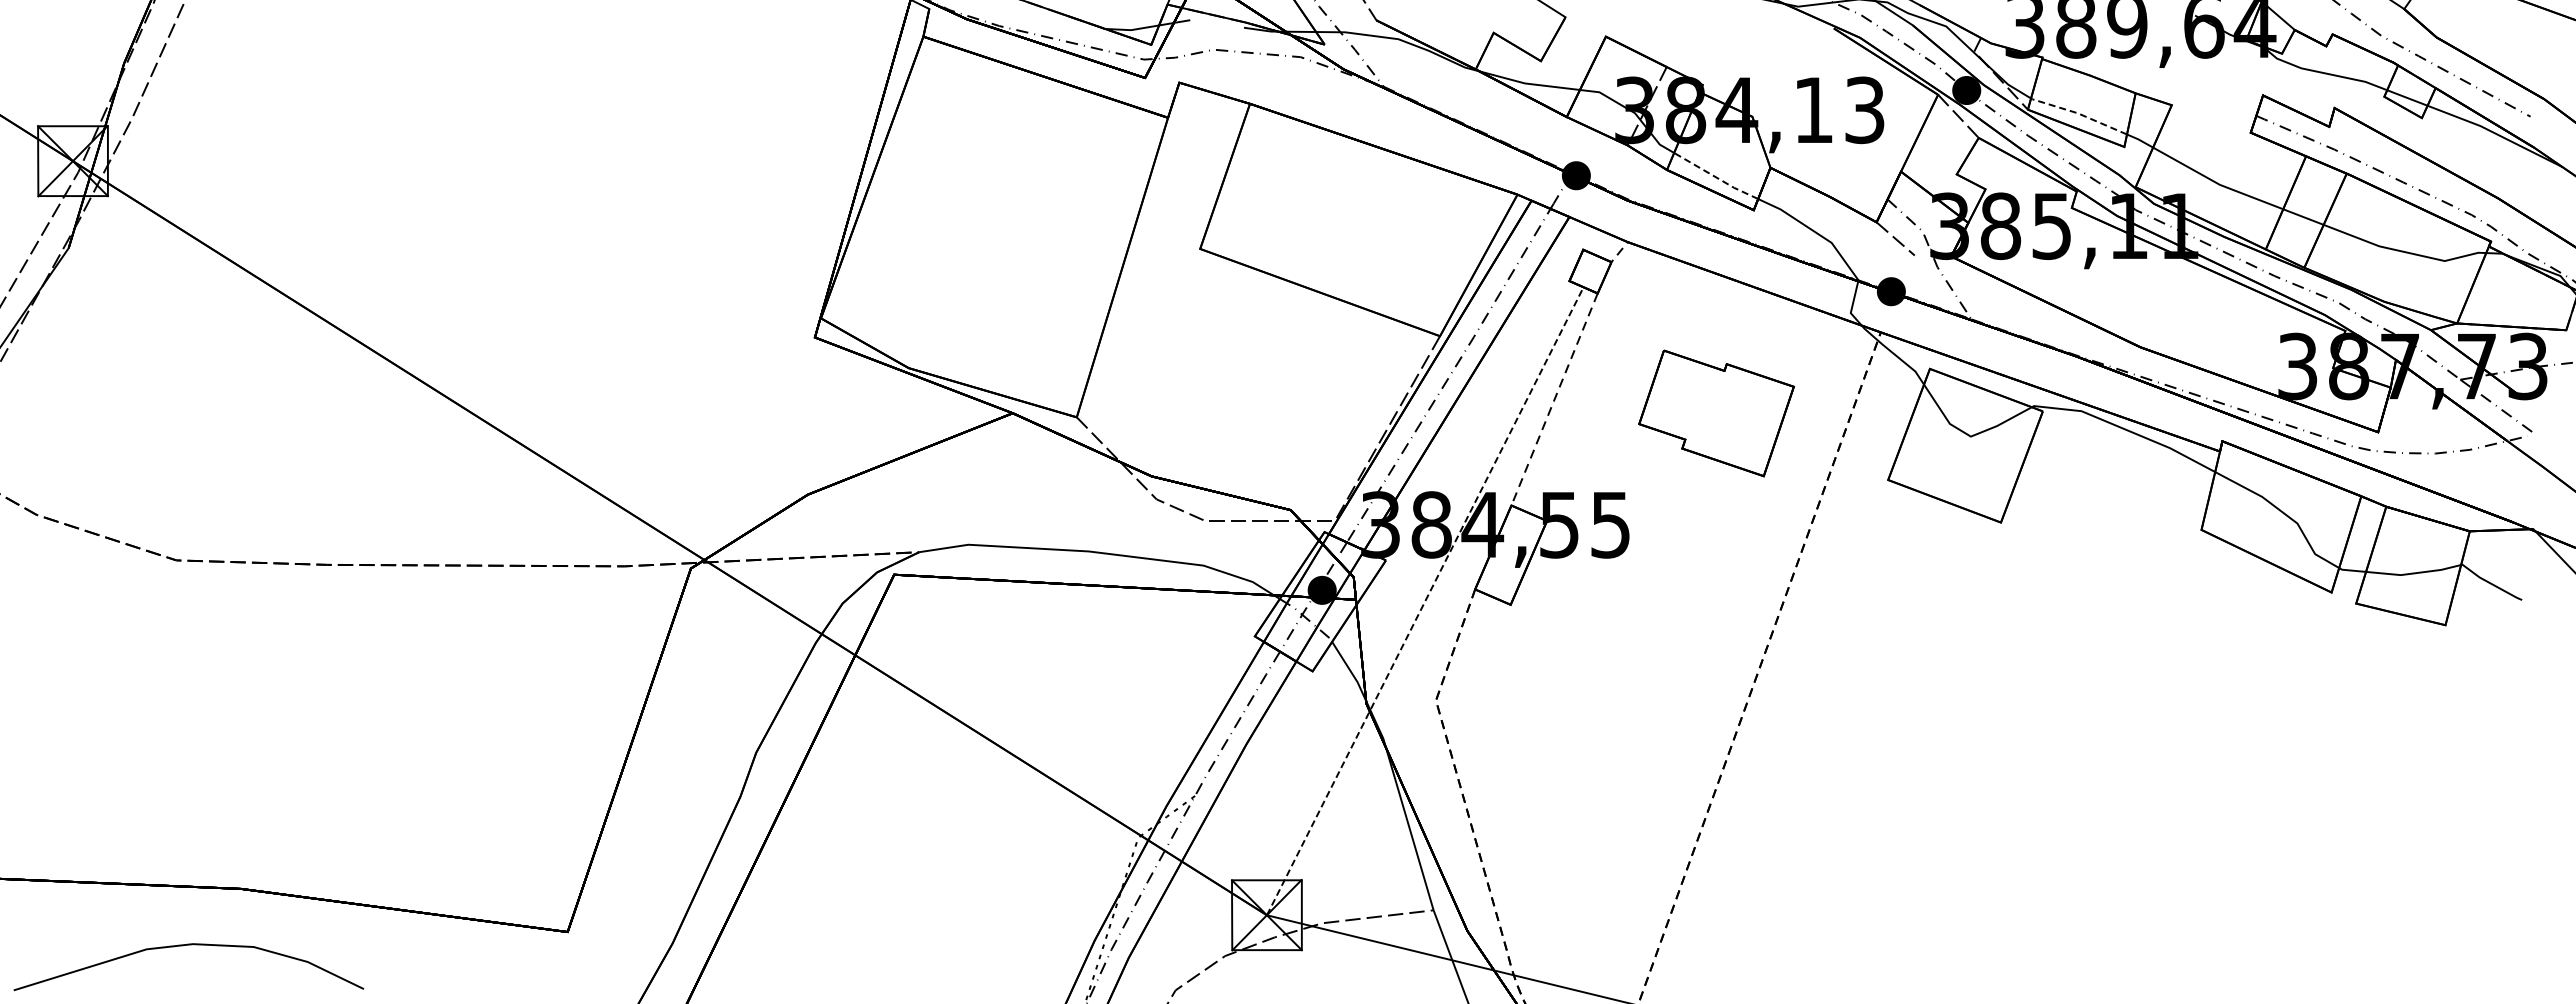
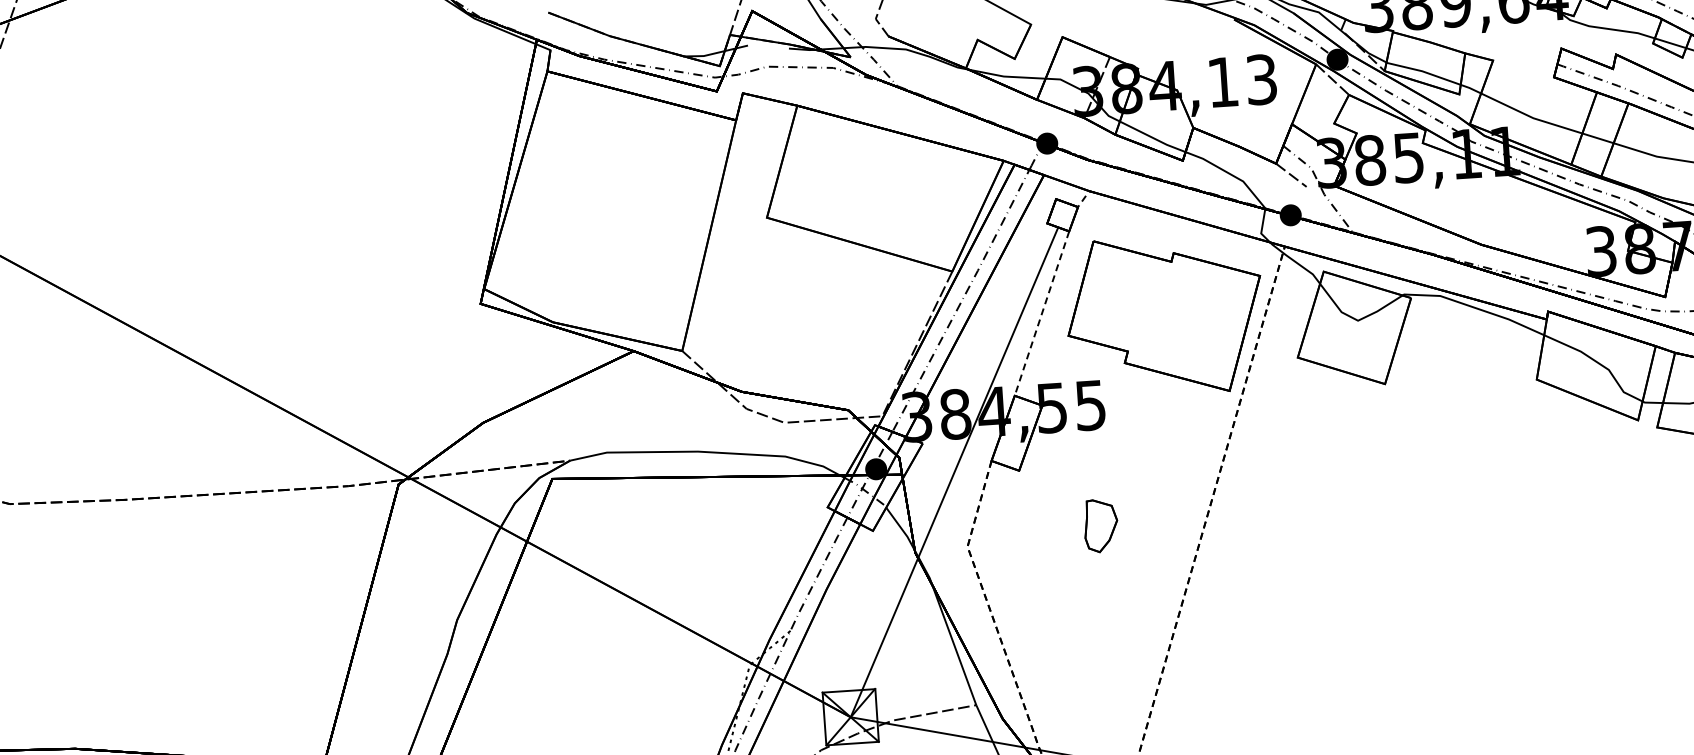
line: (2078, 113) -> (1423, 71), dashed -> solid
line: (1716, 177) -> (1153, 137), dashed -> solid
part: (1716, 413) -> (1164, 316), size x1.67
line: (1425, 601) -> (954, 472), dashed -> solid
part: (1613, 684) -> (1100, 525), added

